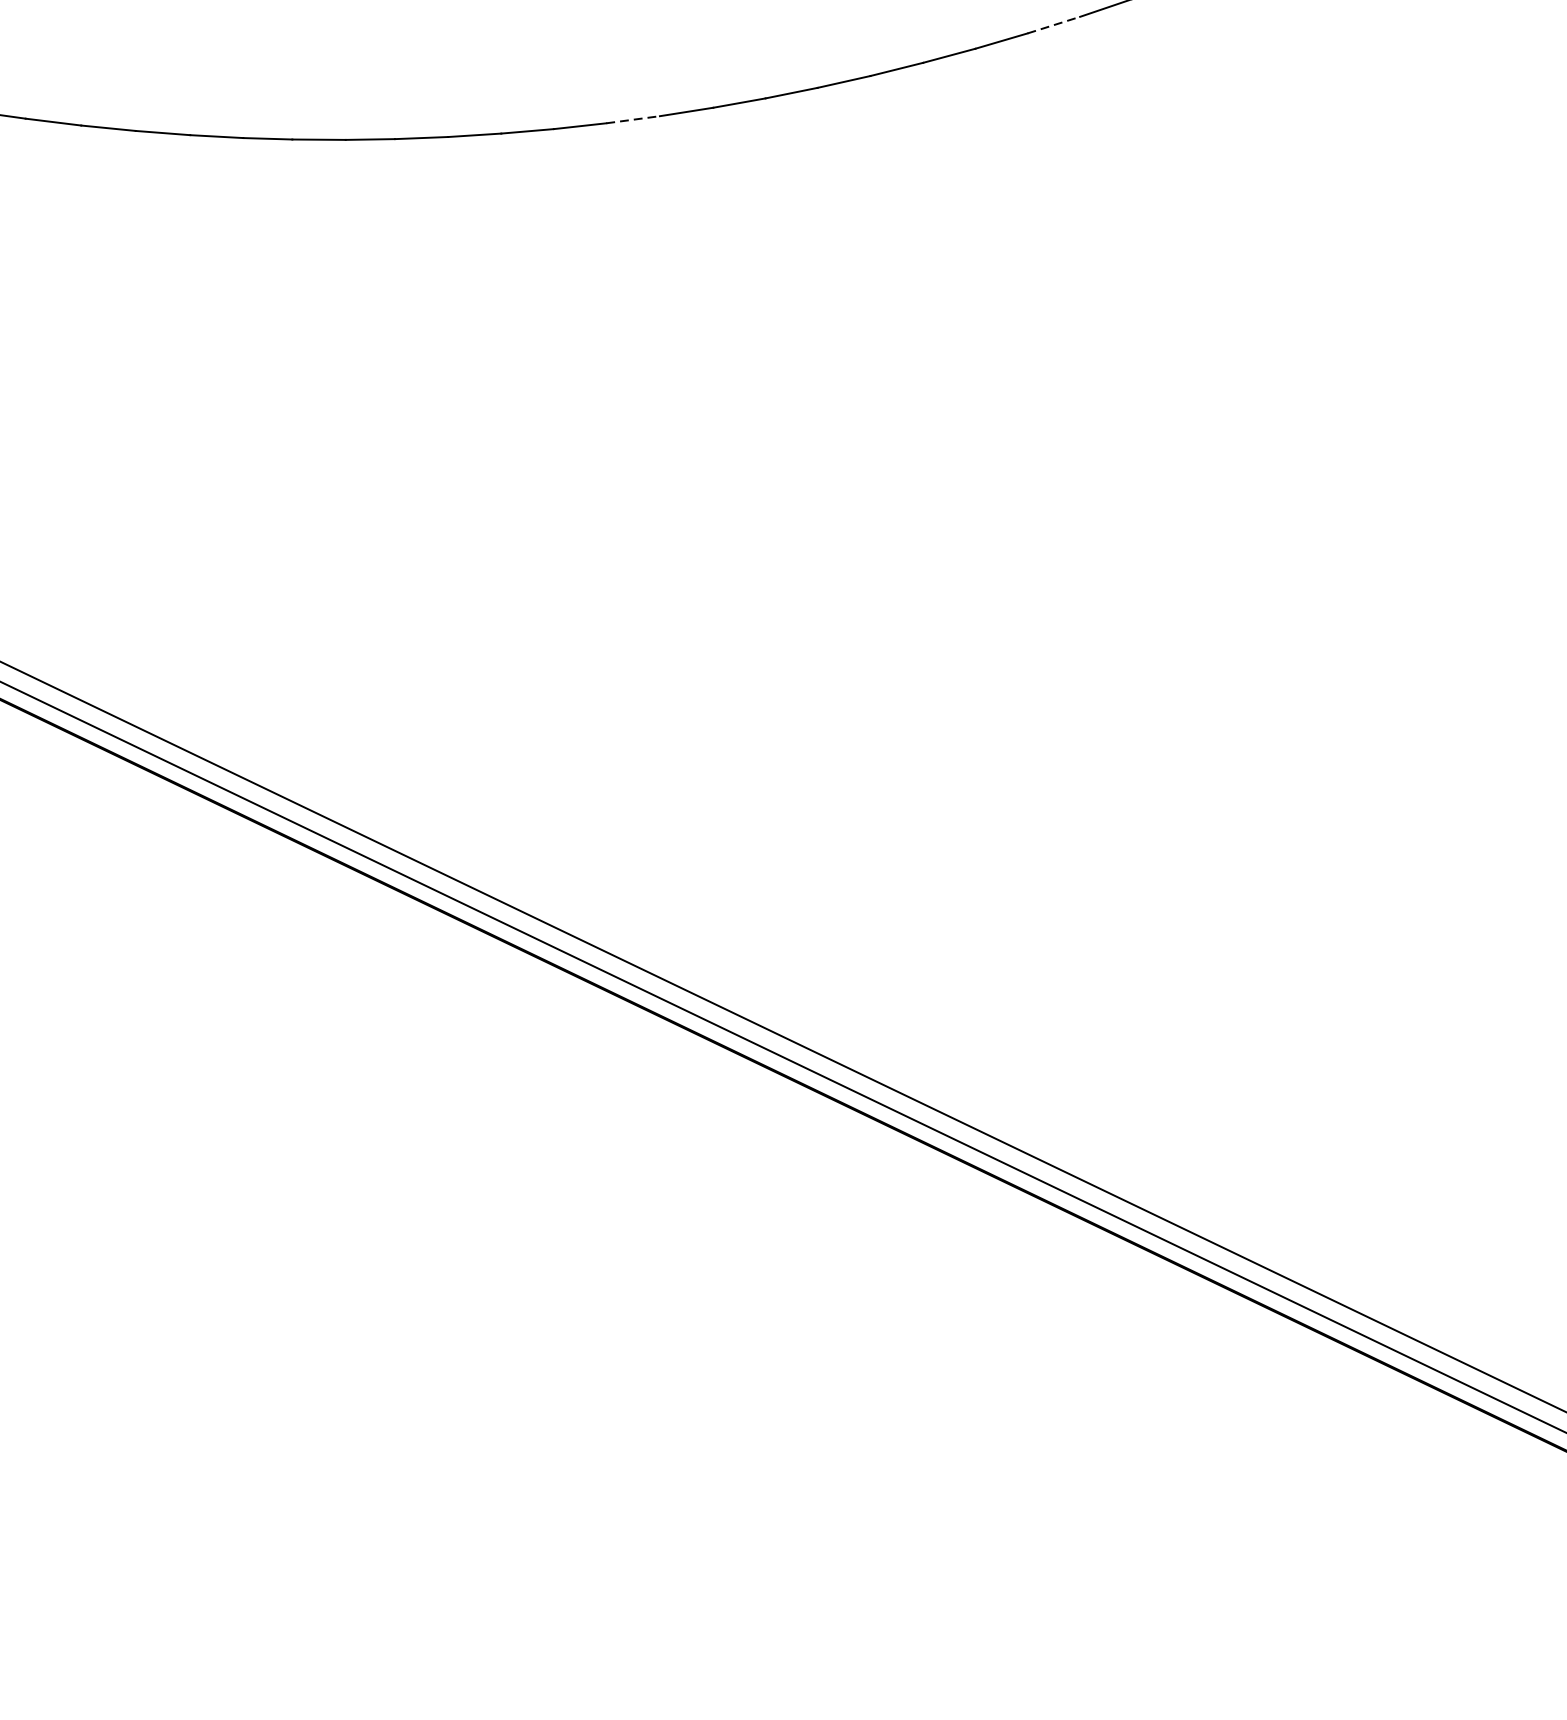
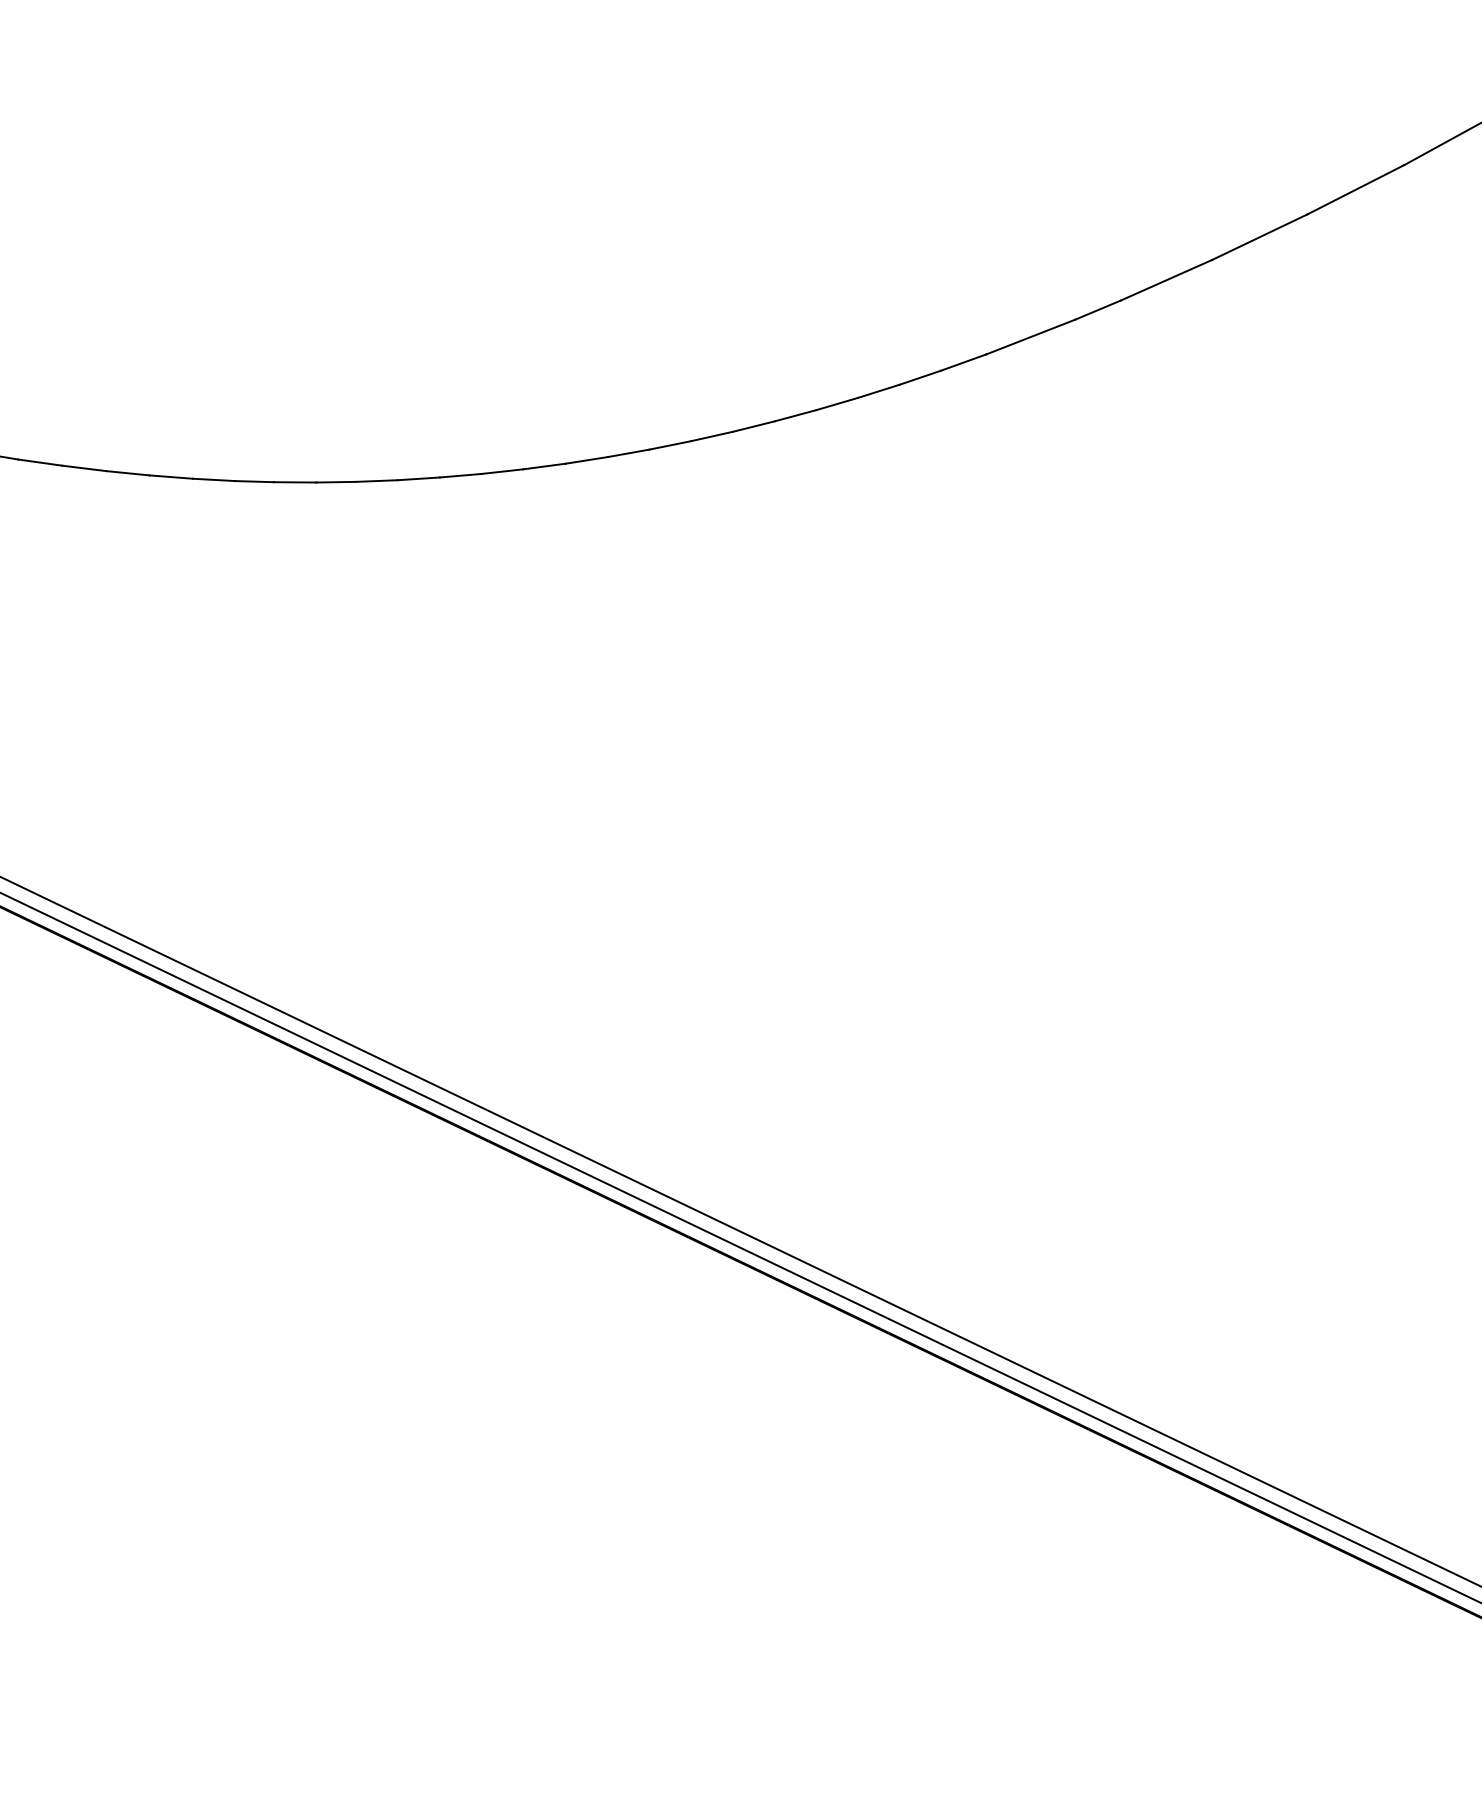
line: (1053, 25) -> (878, 391), dashed -> solid
line: (634, 119) -> (545, 466), dashed -> solid

